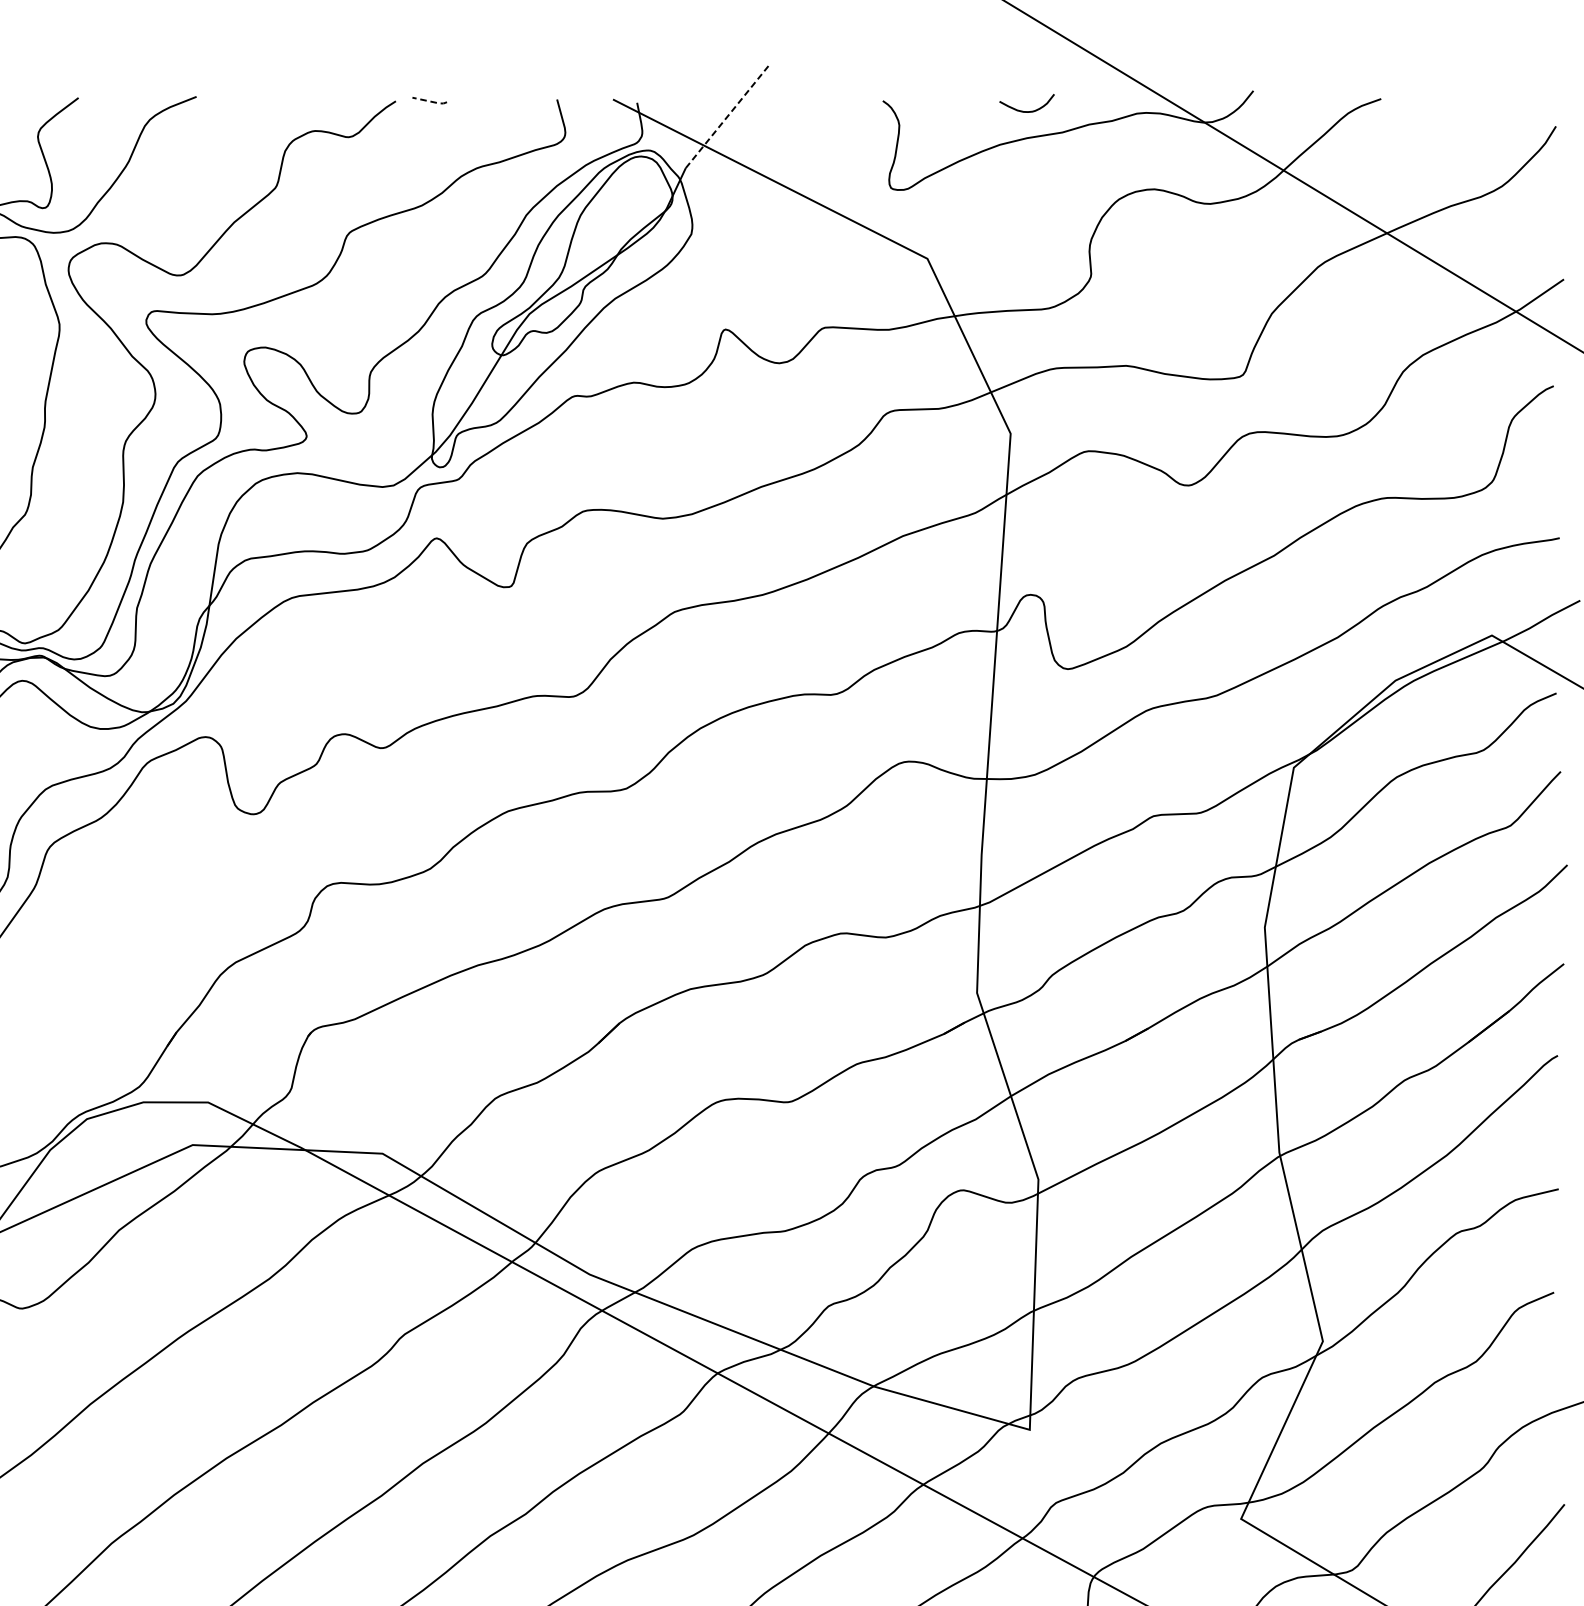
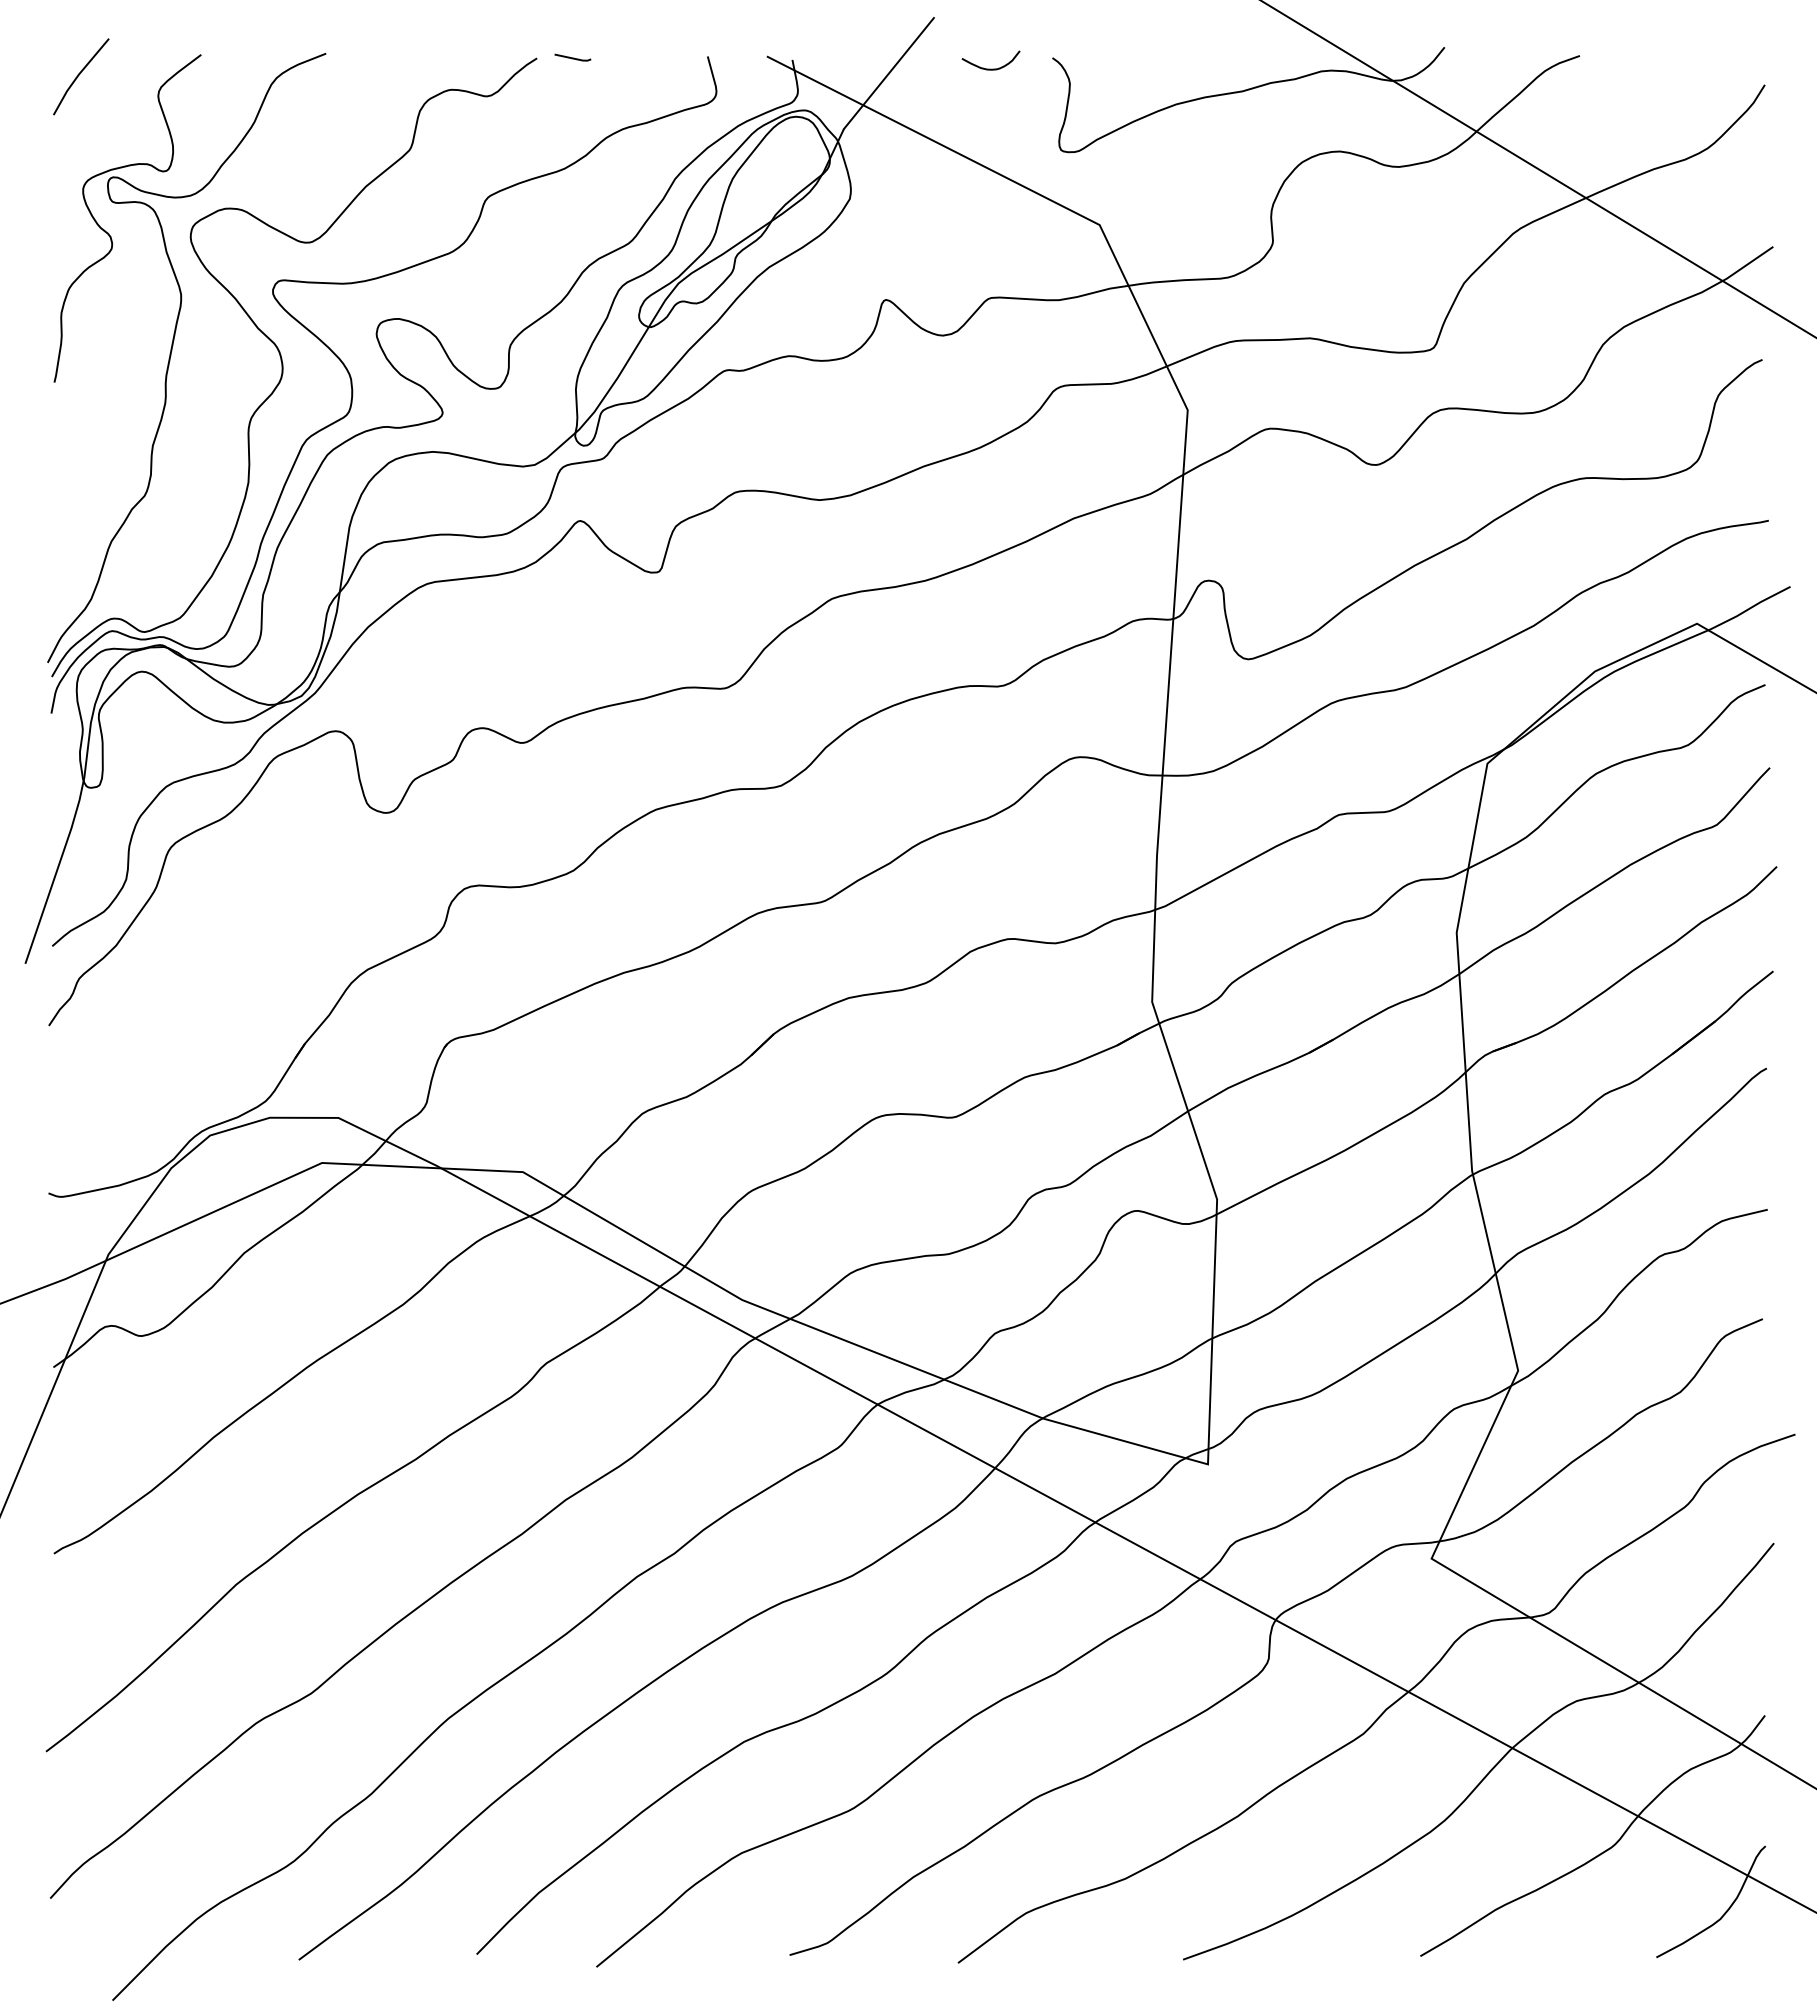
line: (431, 101) -> (574, 58), dashed -> solid
curve: (1026, 110) -> (990, 68), moved
line: (728, 115) -> (889, 73), dashed -> solid

